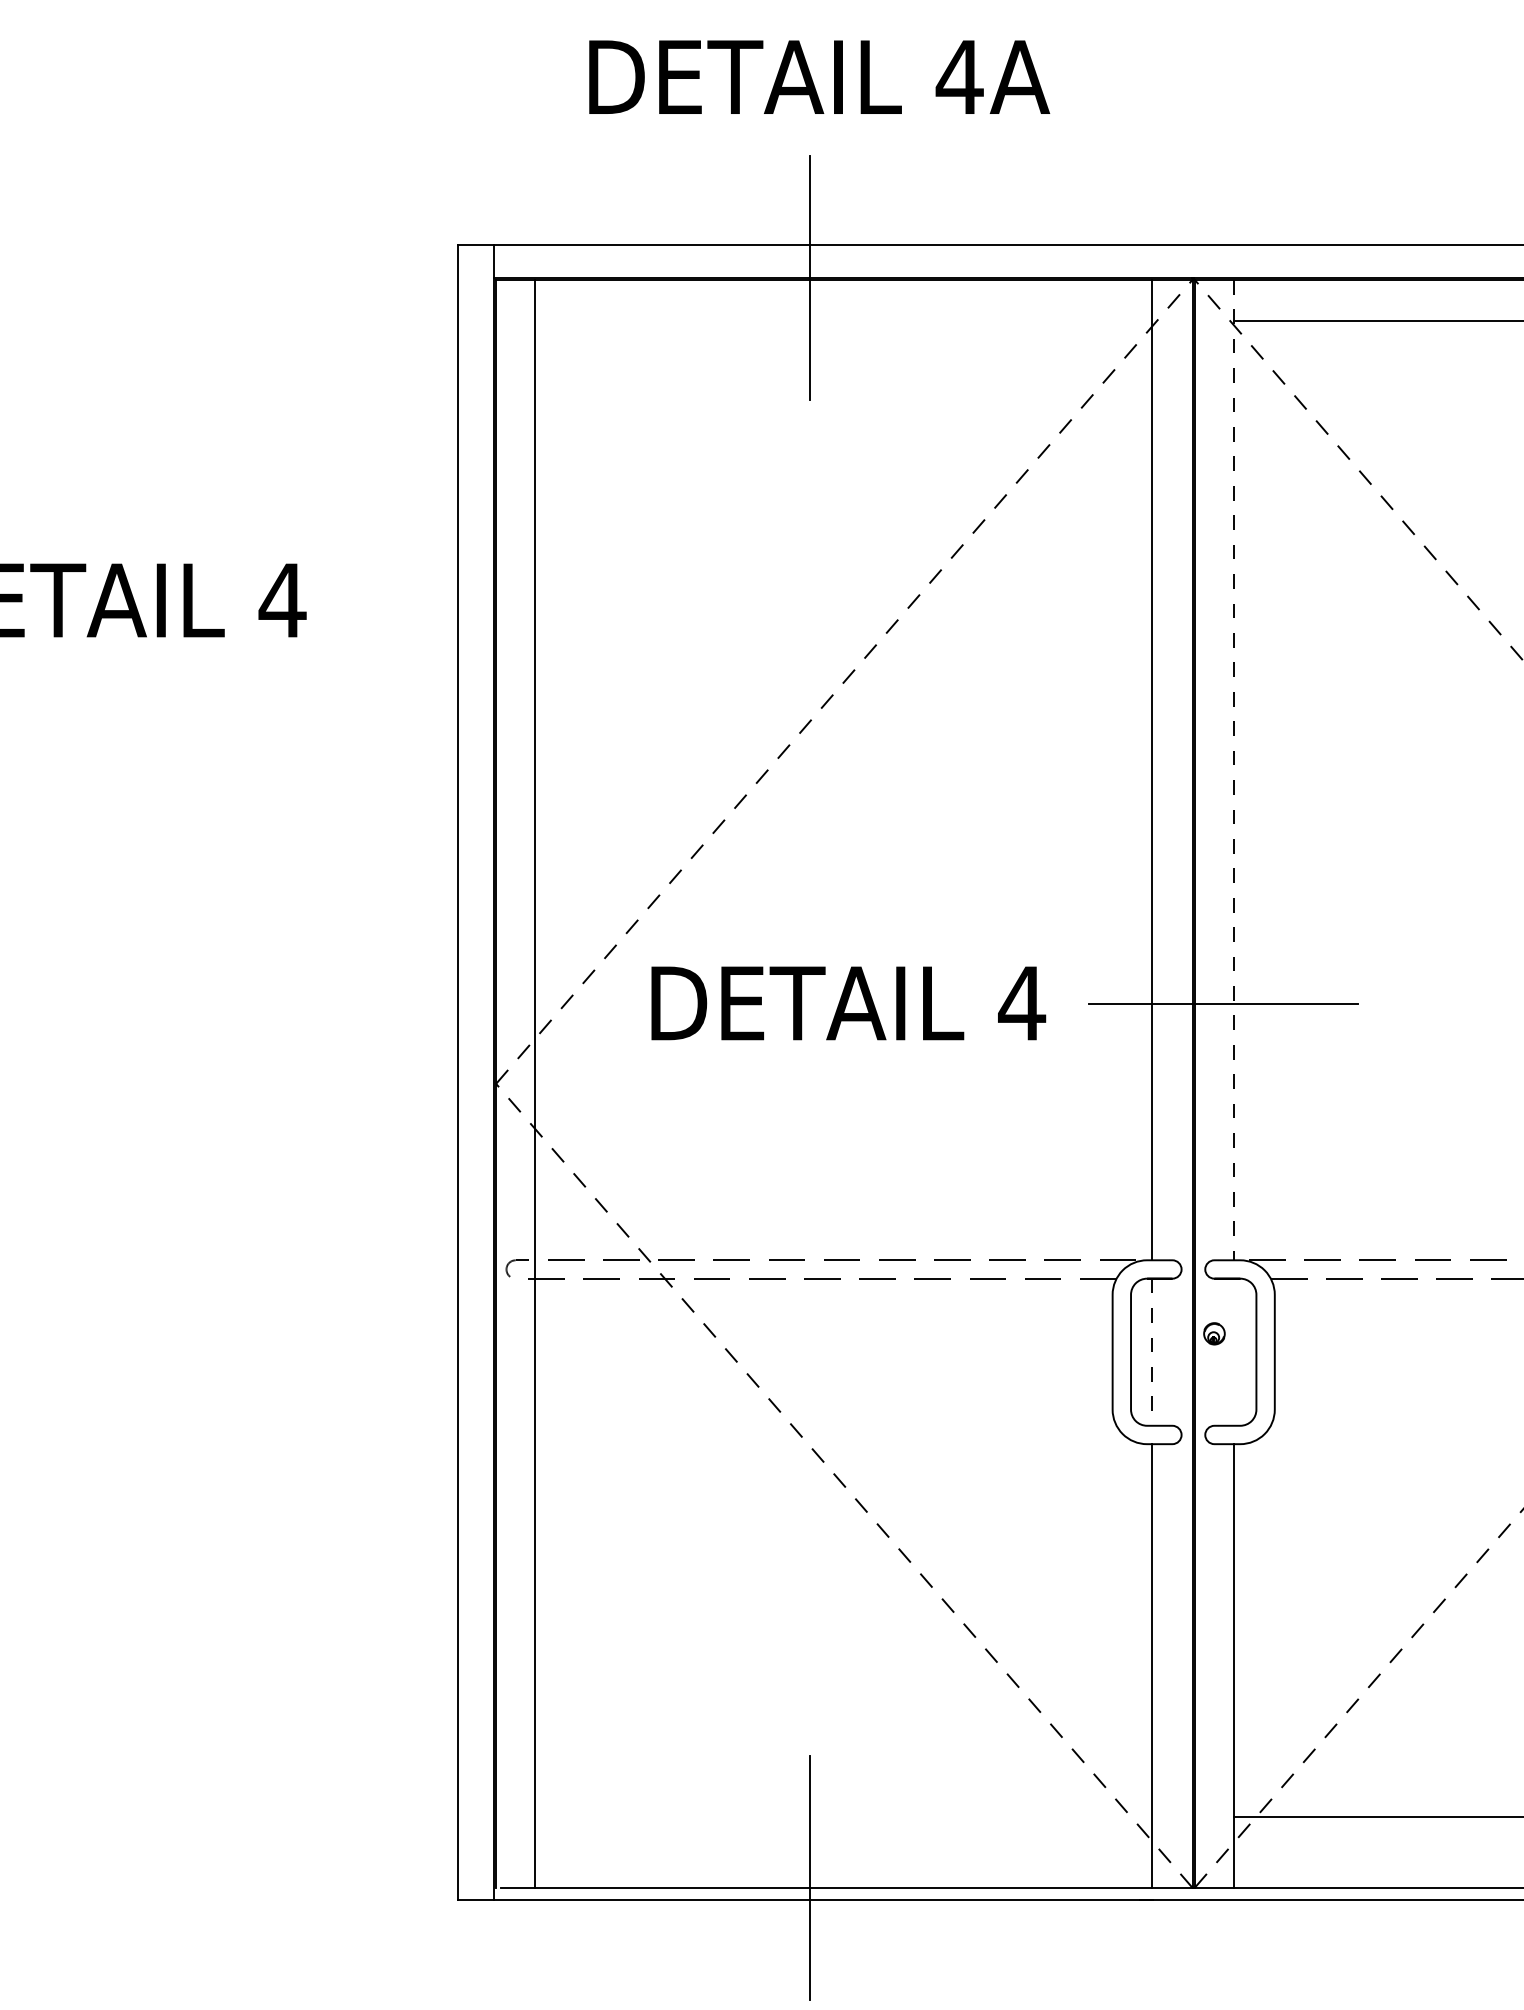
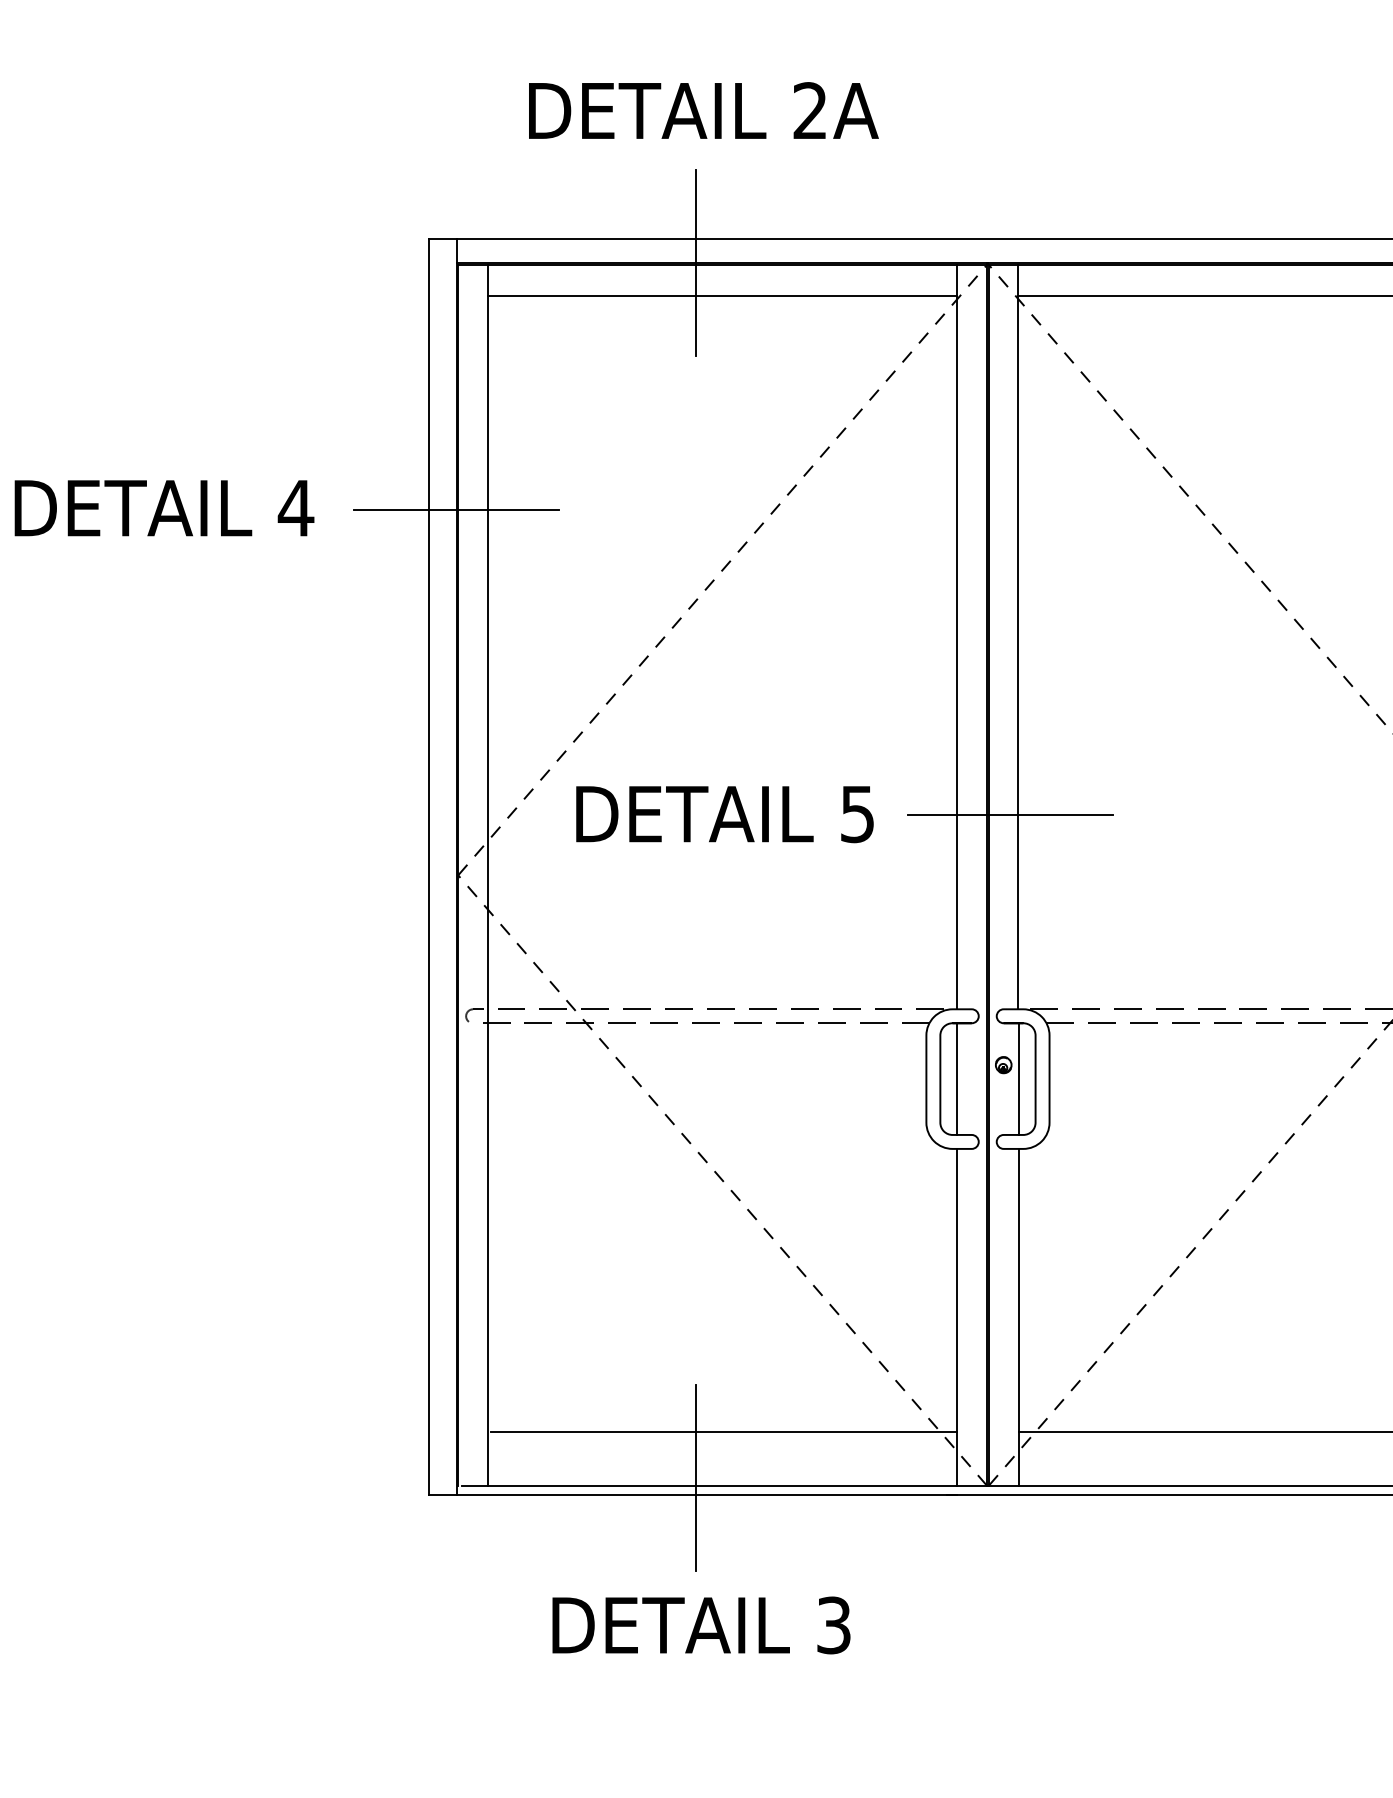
text: (960, 76) -> (810, 110), 4A -> 2A
line: (842, 321) -> (721, 296), added
line: (493, 603) -> (456, 510), added
line: (1233, 770) -> (1018, 637), dashed -> solid
text: (1021, 1003) -> (857, 814), 4 -> 5
line: (1233, 1351) -> (1018, 1078), added
line: (1152, 1352) -> (956, 1079), dashed -> solid
line: (845, 1816) -> (723, 1431), added

